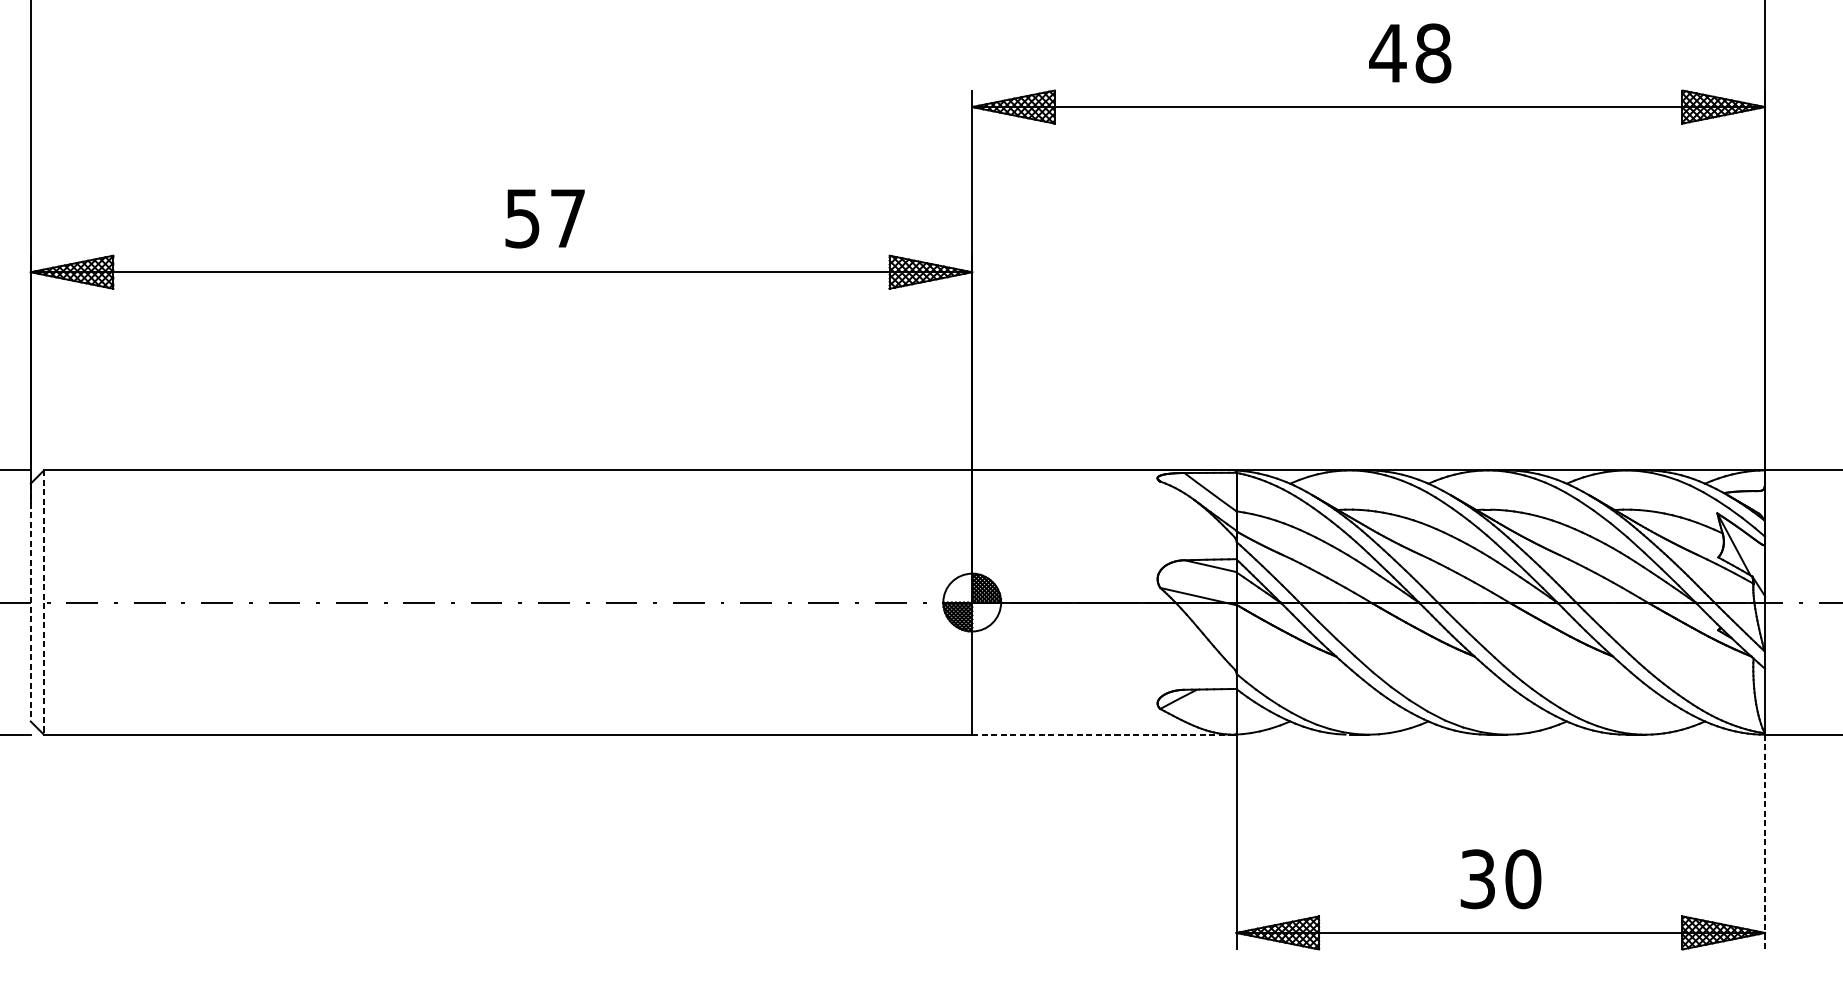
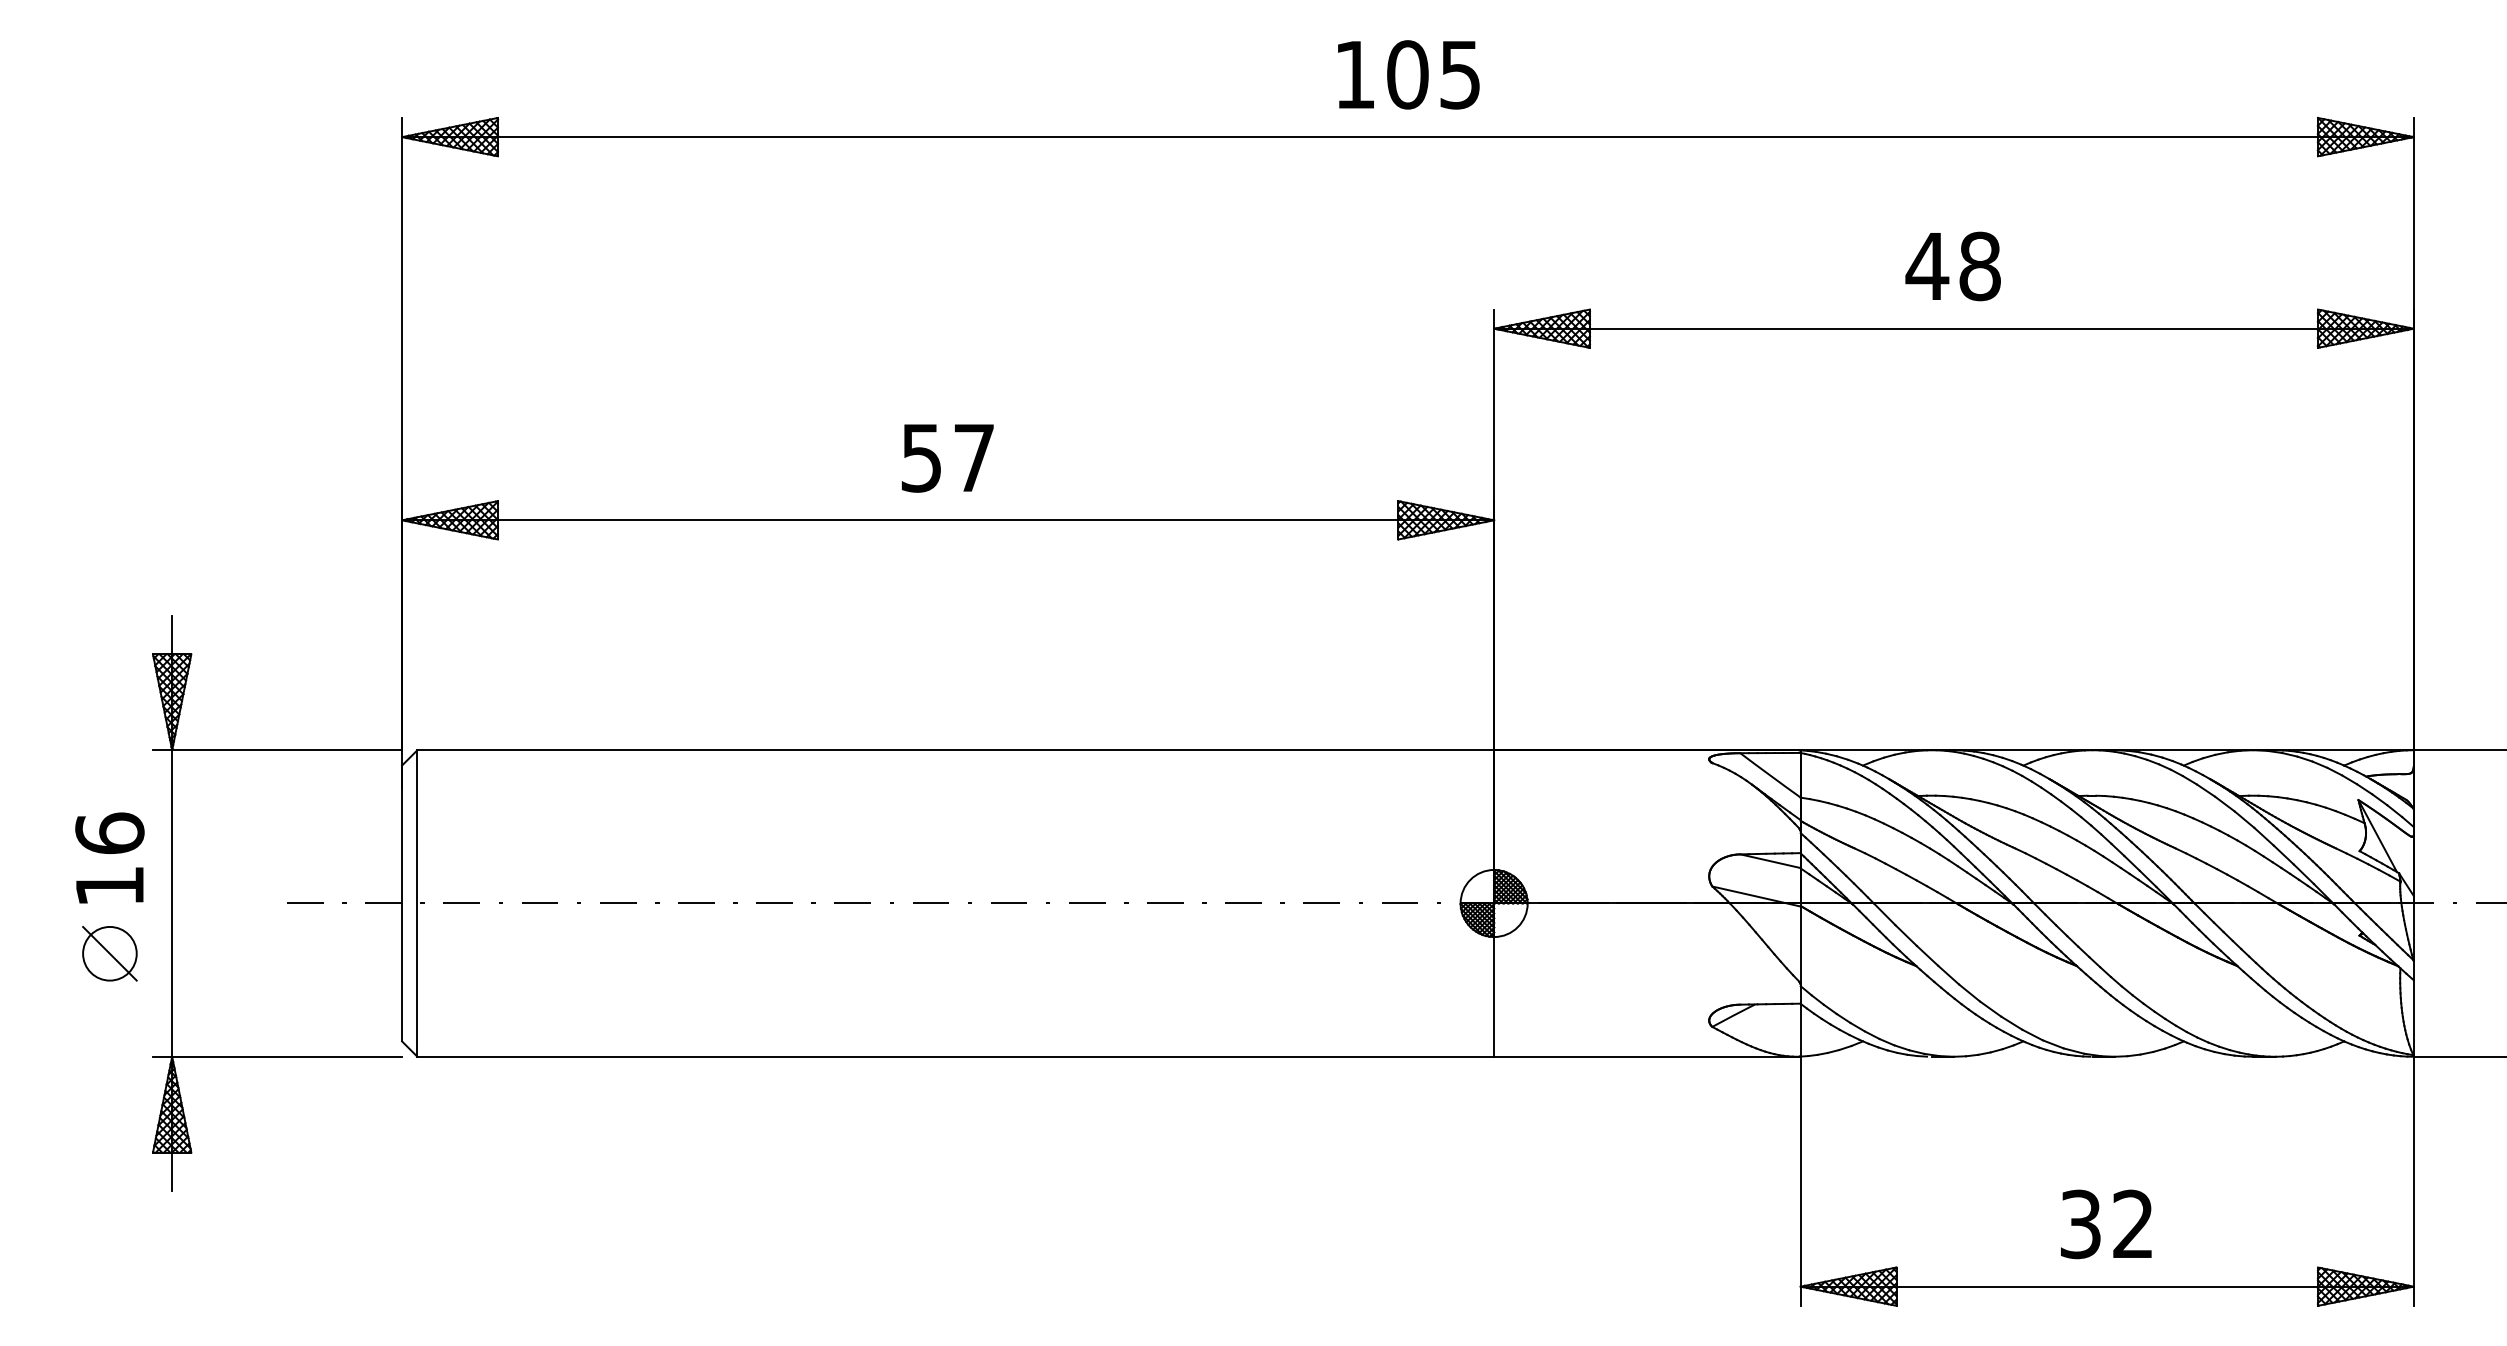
text: (1409, 53) -> (1952, 266), moved
text: (544, 218) -> (947, 458), moved
line: (31, 602) -> (402, 903), dashed -> solid
line: (44, 603) -> (417, 904), dashed -> solid
line: (1102, 734) -> (1645, 1056), dashed -> solid
line: (1764, 842) -> (2413, 1181), dashed -> solid
text: (1523, 879) -> (2133, 1224), 30 -> 32

